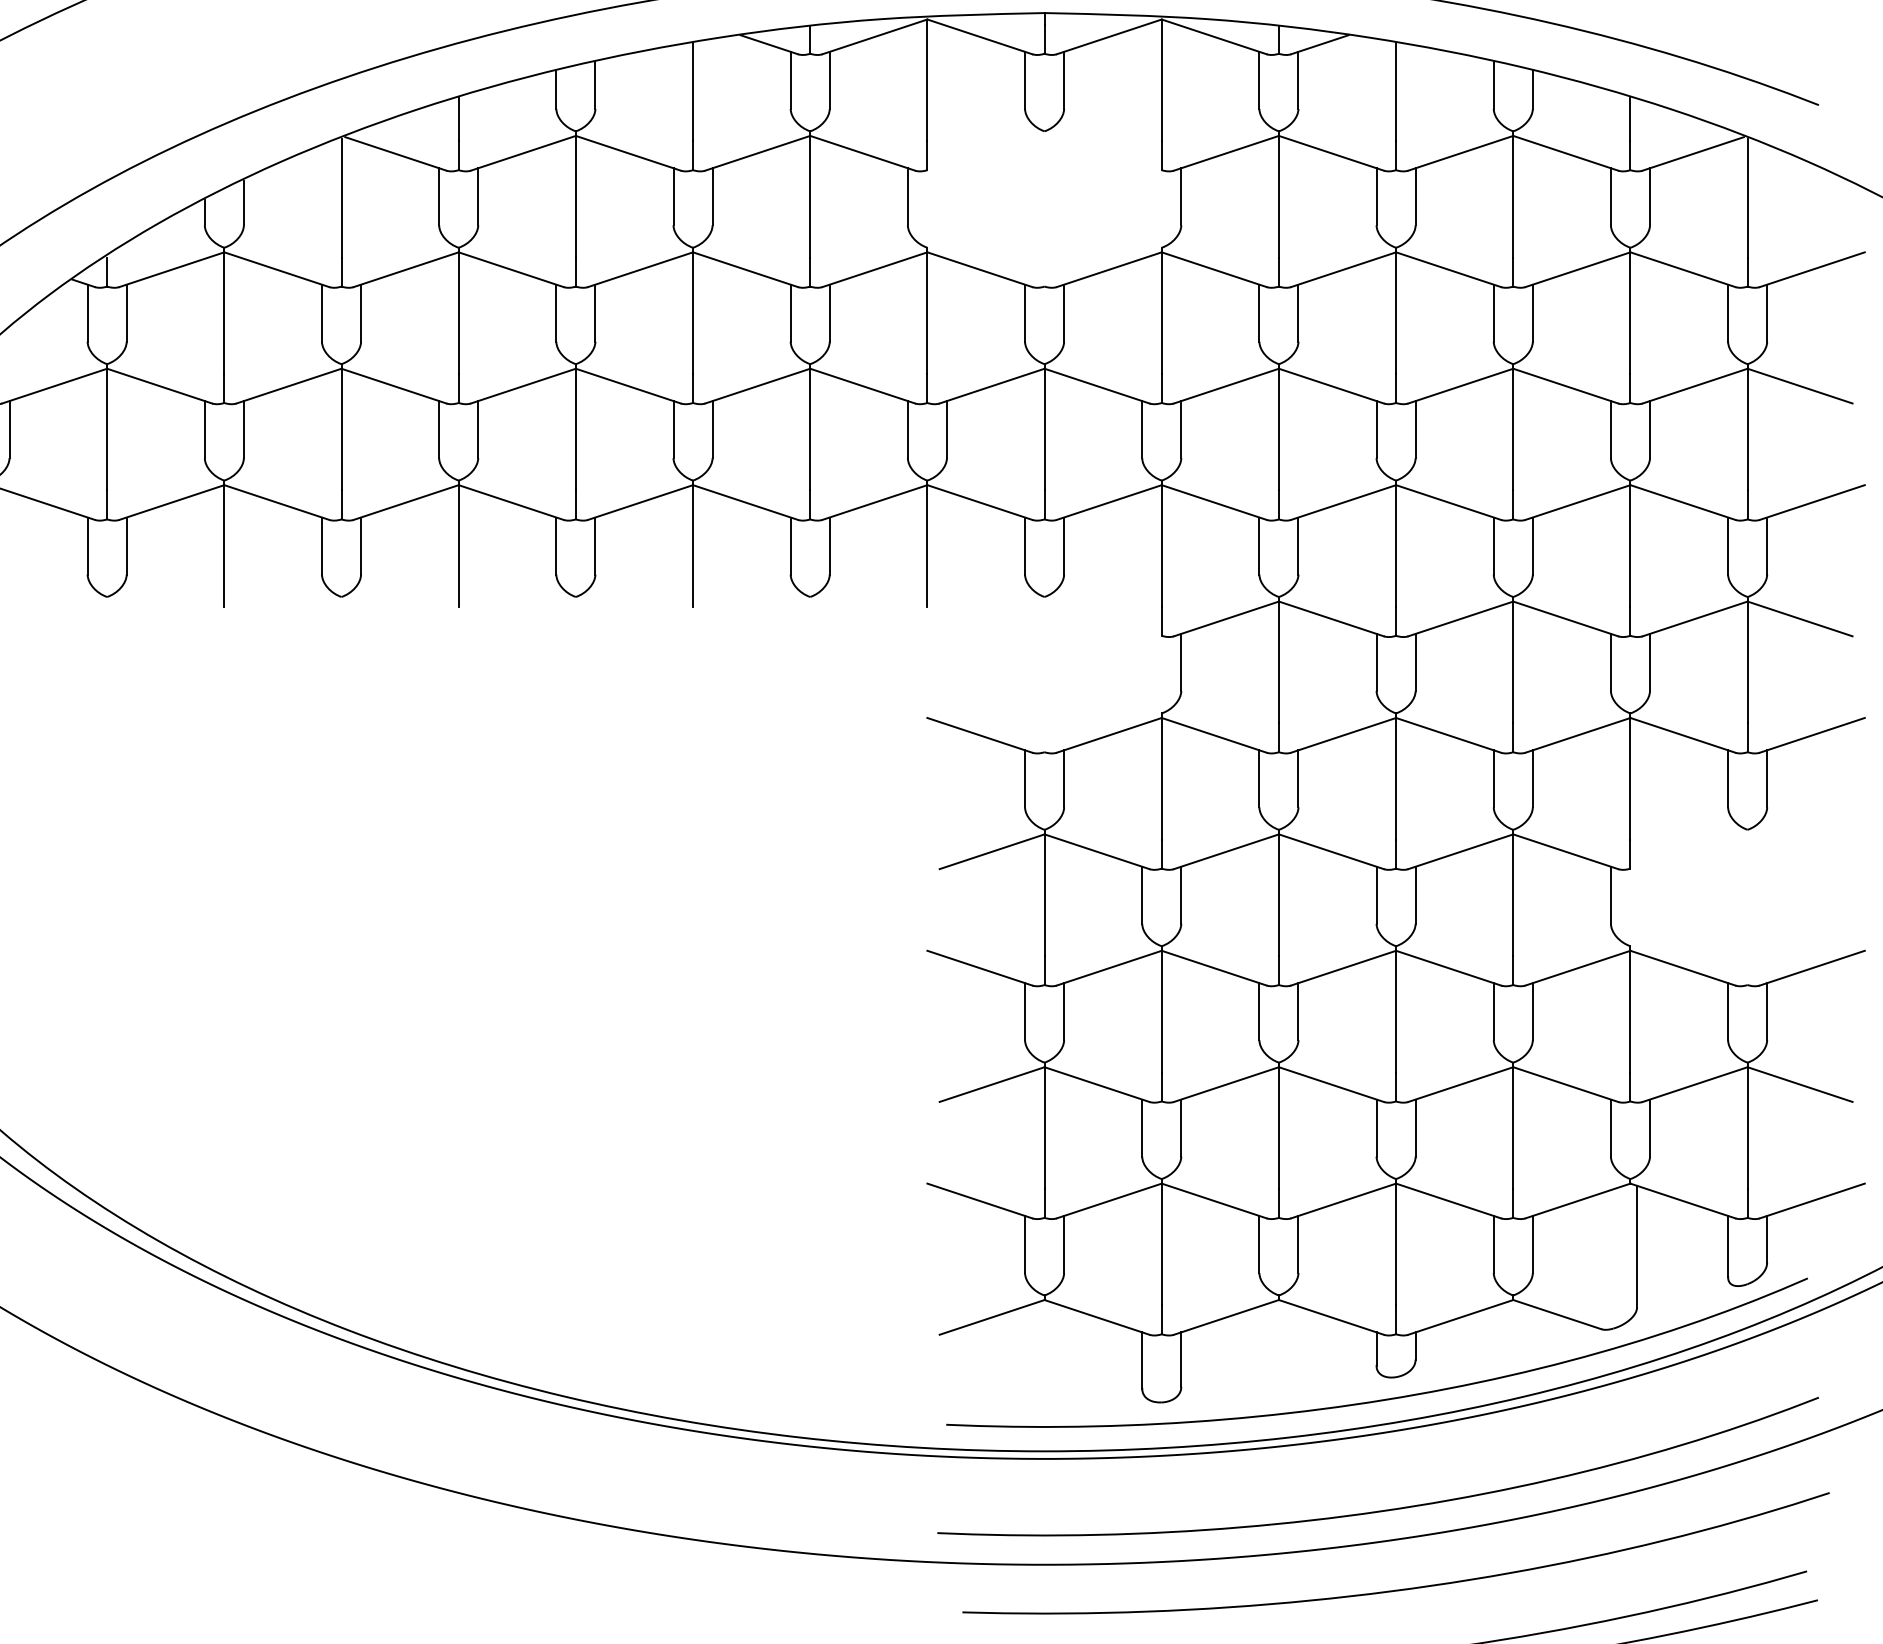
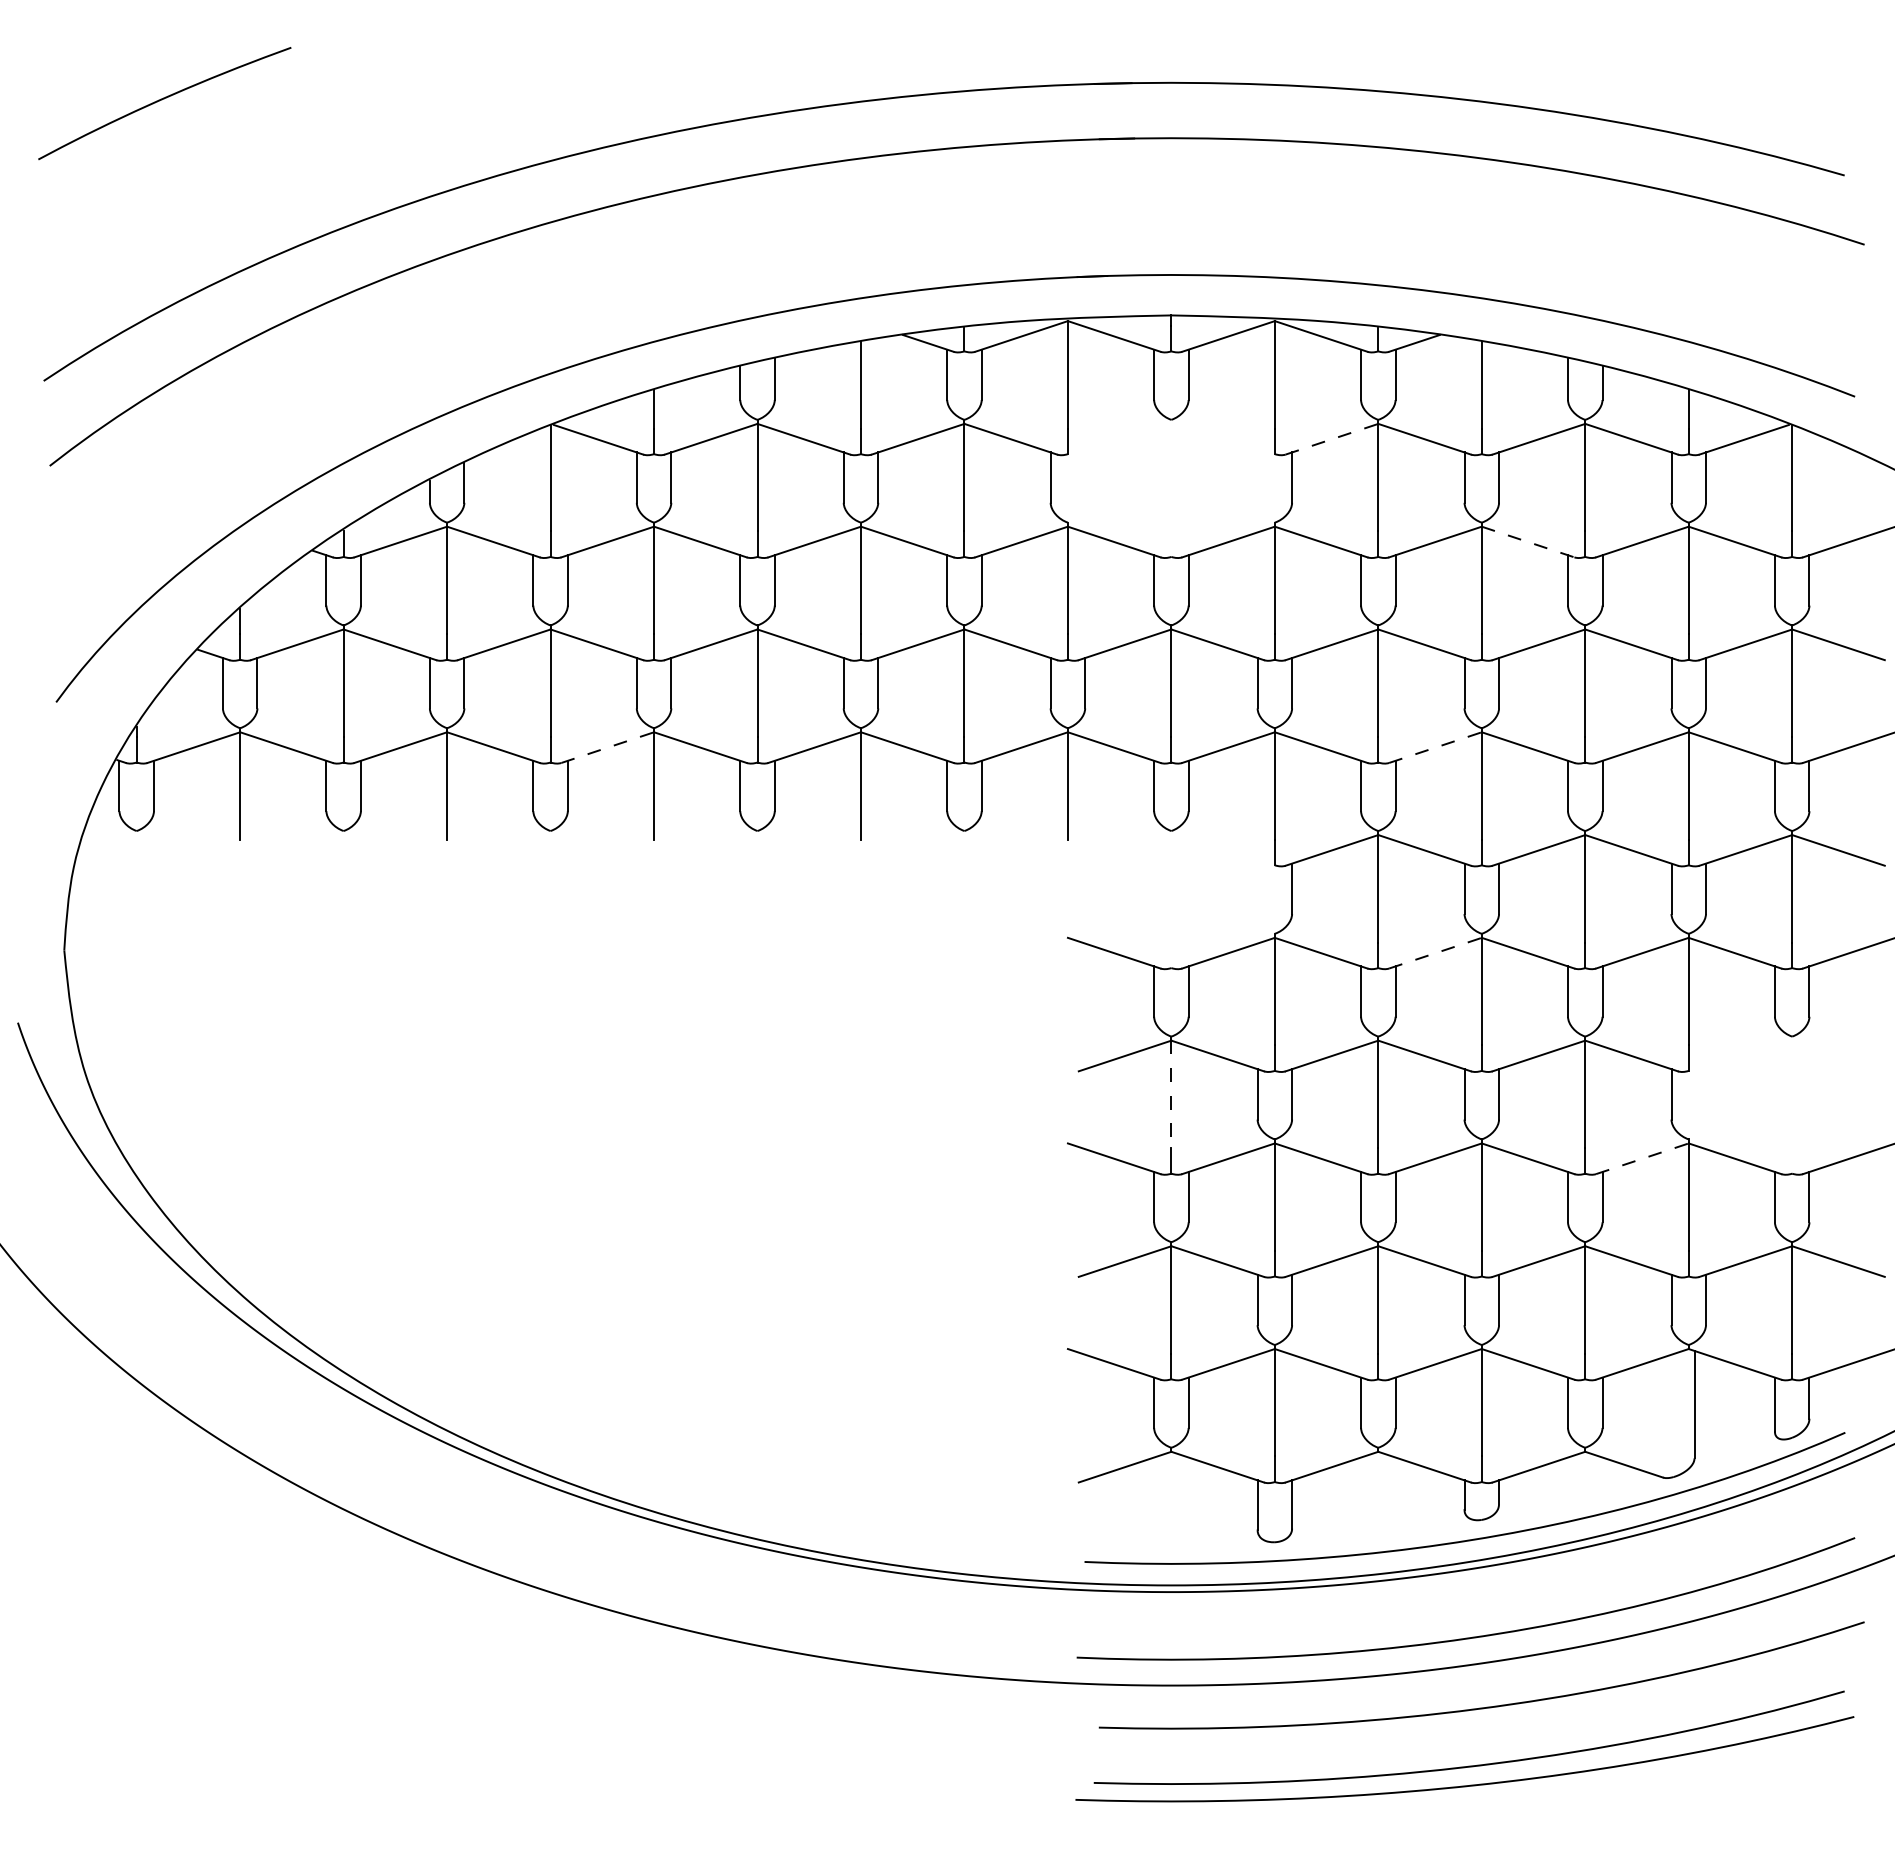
line: (1227, 153) -> (1332, 439), solid -> dashed
line: (1449, 270) -> (1528, 542), solid -> dashed
line: (405, 502) -> (607, 747), solid -> dashed
line: (1343, 502) -> (1435, 747), solid -> dashed
line: (1343, 735) -> (1435, 953), solid -> dashed
line: (1044, 895) -> (1171, 1094), solid -> dashed
line: (1578, 967) -> (1642, 1158), solid -> dashed

